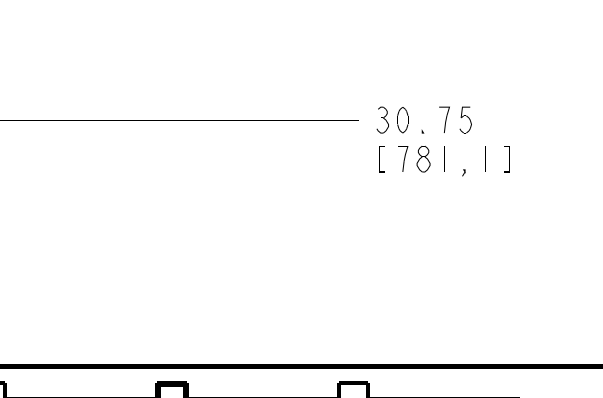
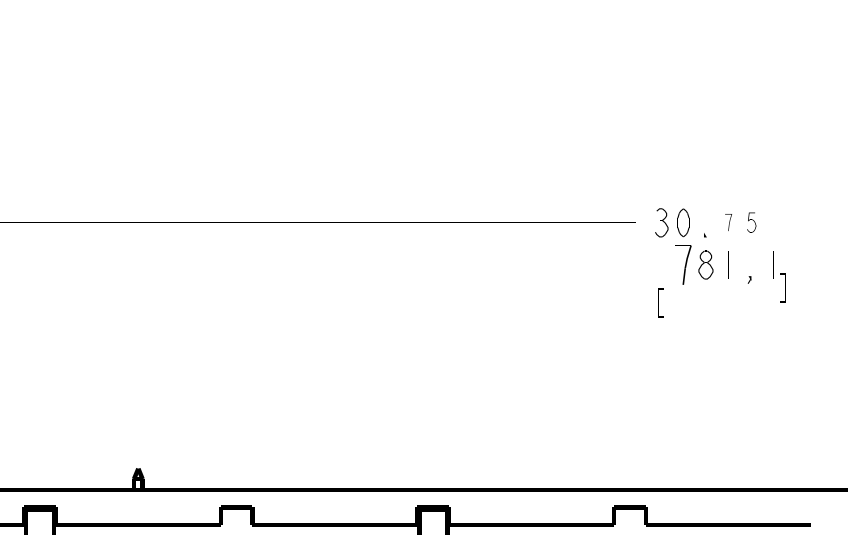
part: (444, 119) -> (728, 222), size x0.6
part: (465, 119) -> (751, 222), size x0.7
line: (379, 158) -> (658, 302), moved
part: (402, 158) -> (683, 264), size x1.4
line: (508, 158) -> (785, 287), moved

